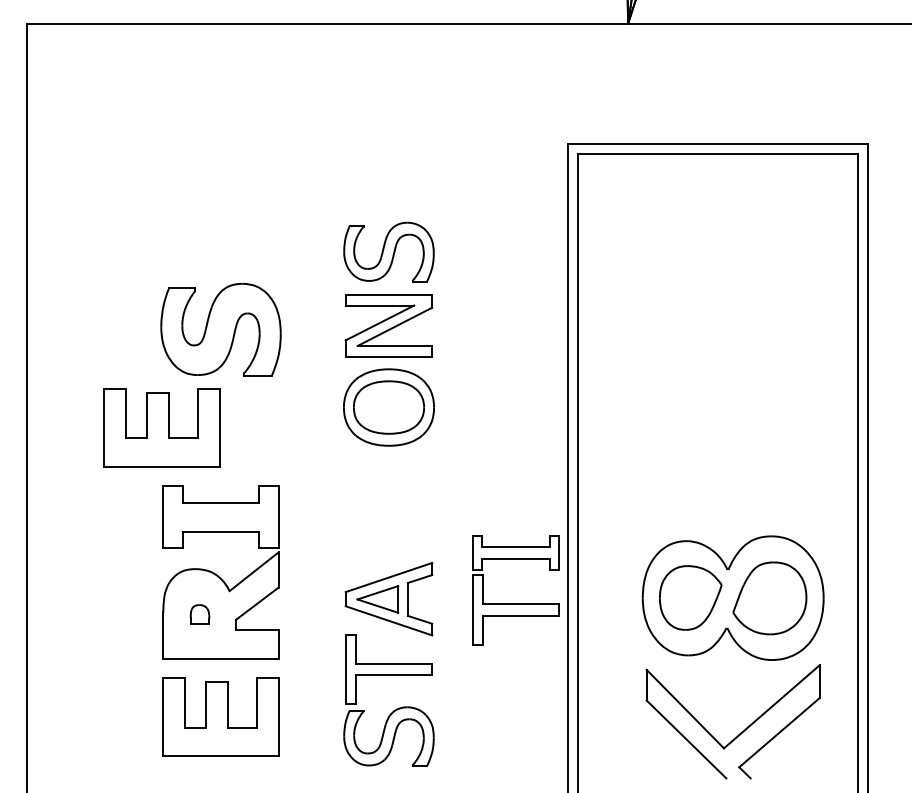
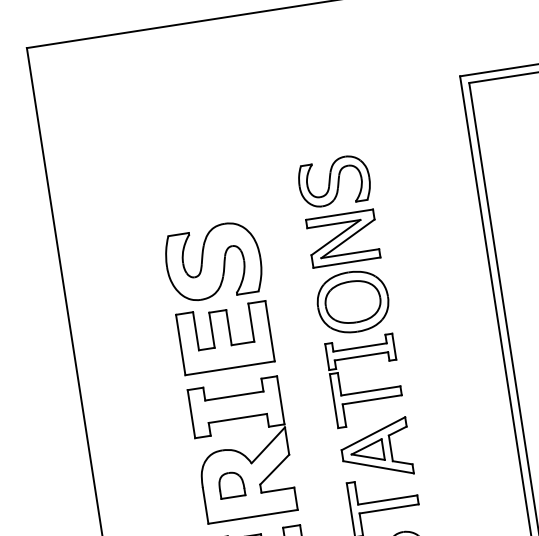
part: (161, 427) -> (224, 337), moved
part: (515, 603) -> (366, 391), moved
part: (199, 614) -> (231, 485), size x1.67

